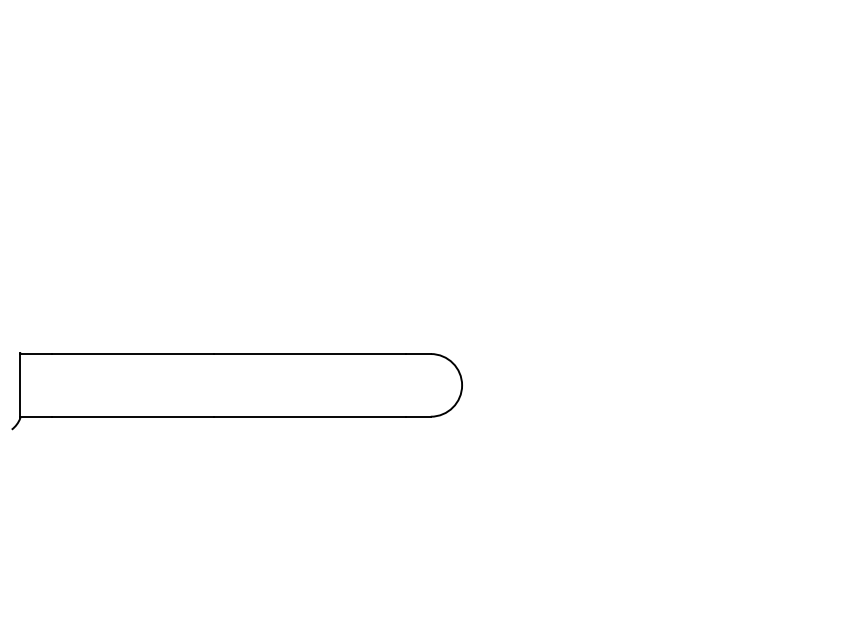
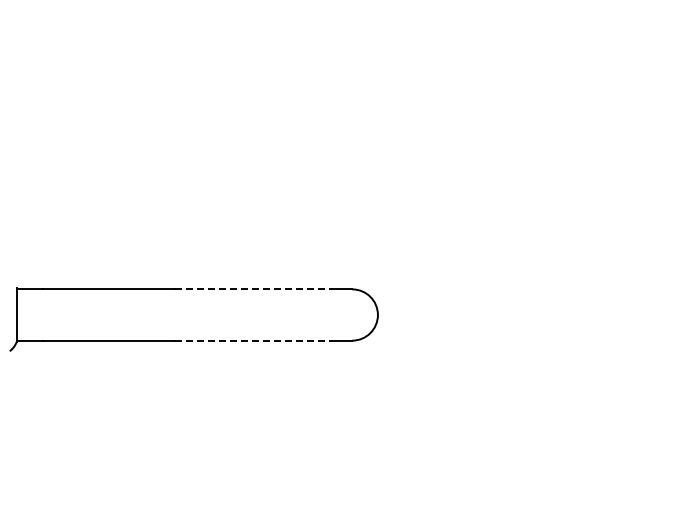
line: (309, 354) -> (253, 289), solid -> dashed
line: (309, 416) -> (253, 340), solid -> dashed

